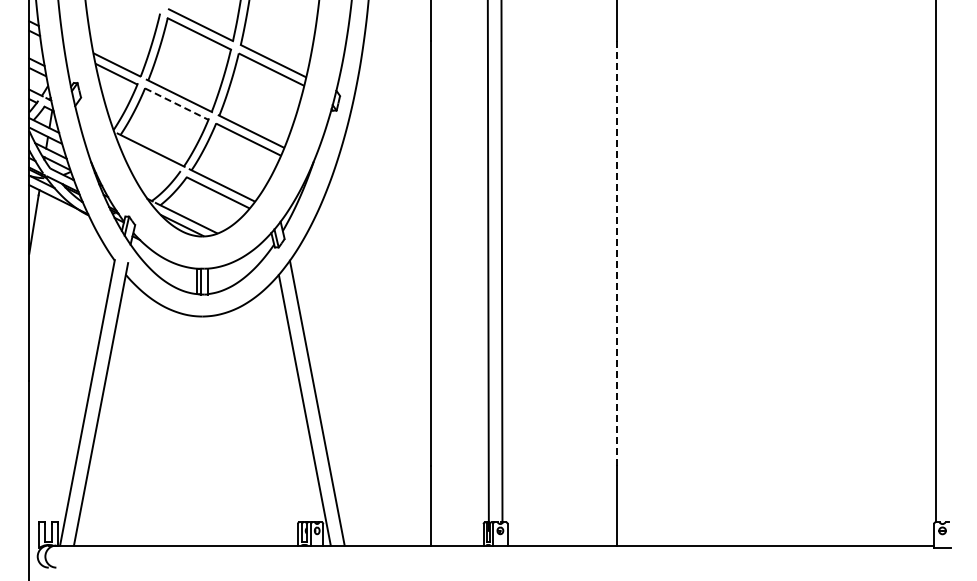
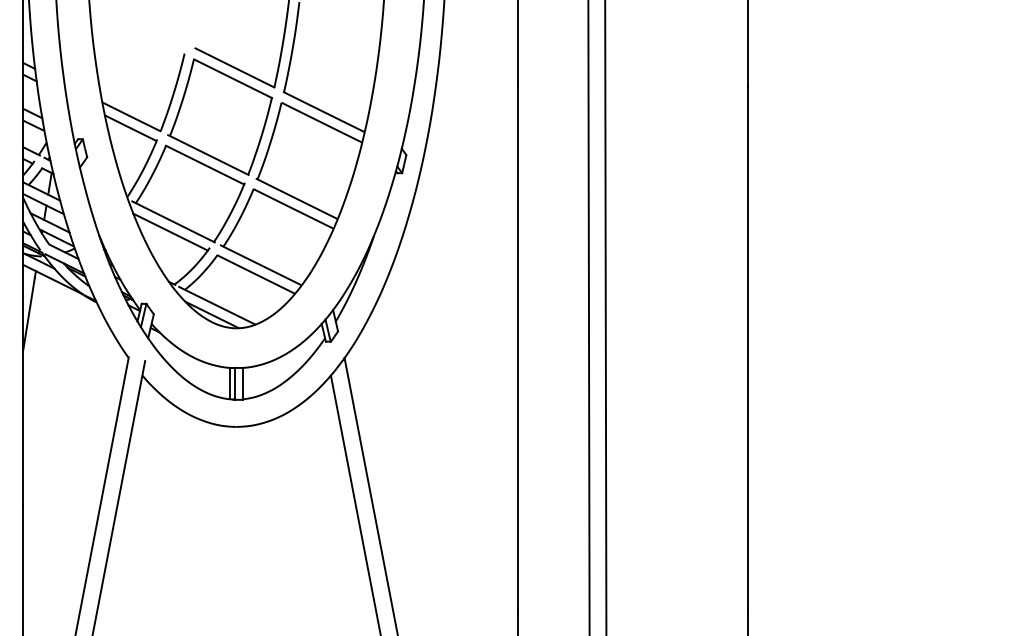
line: (177, 104) -> (206, 165), dashed -> solid
line: (148, 158) -> (170, 232), added
line: (617, 253) -> (748, 349), dashed -> solid

